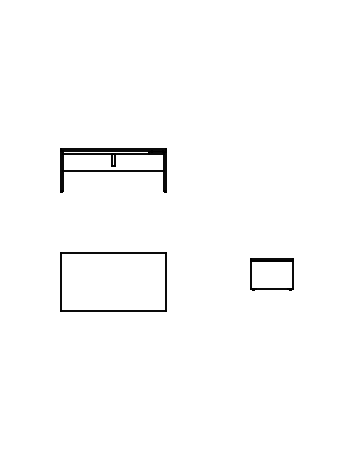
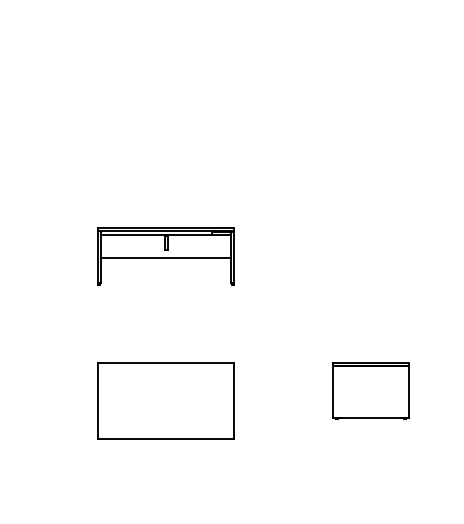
part: (271, 274) -> (370, 391), size x1.43

